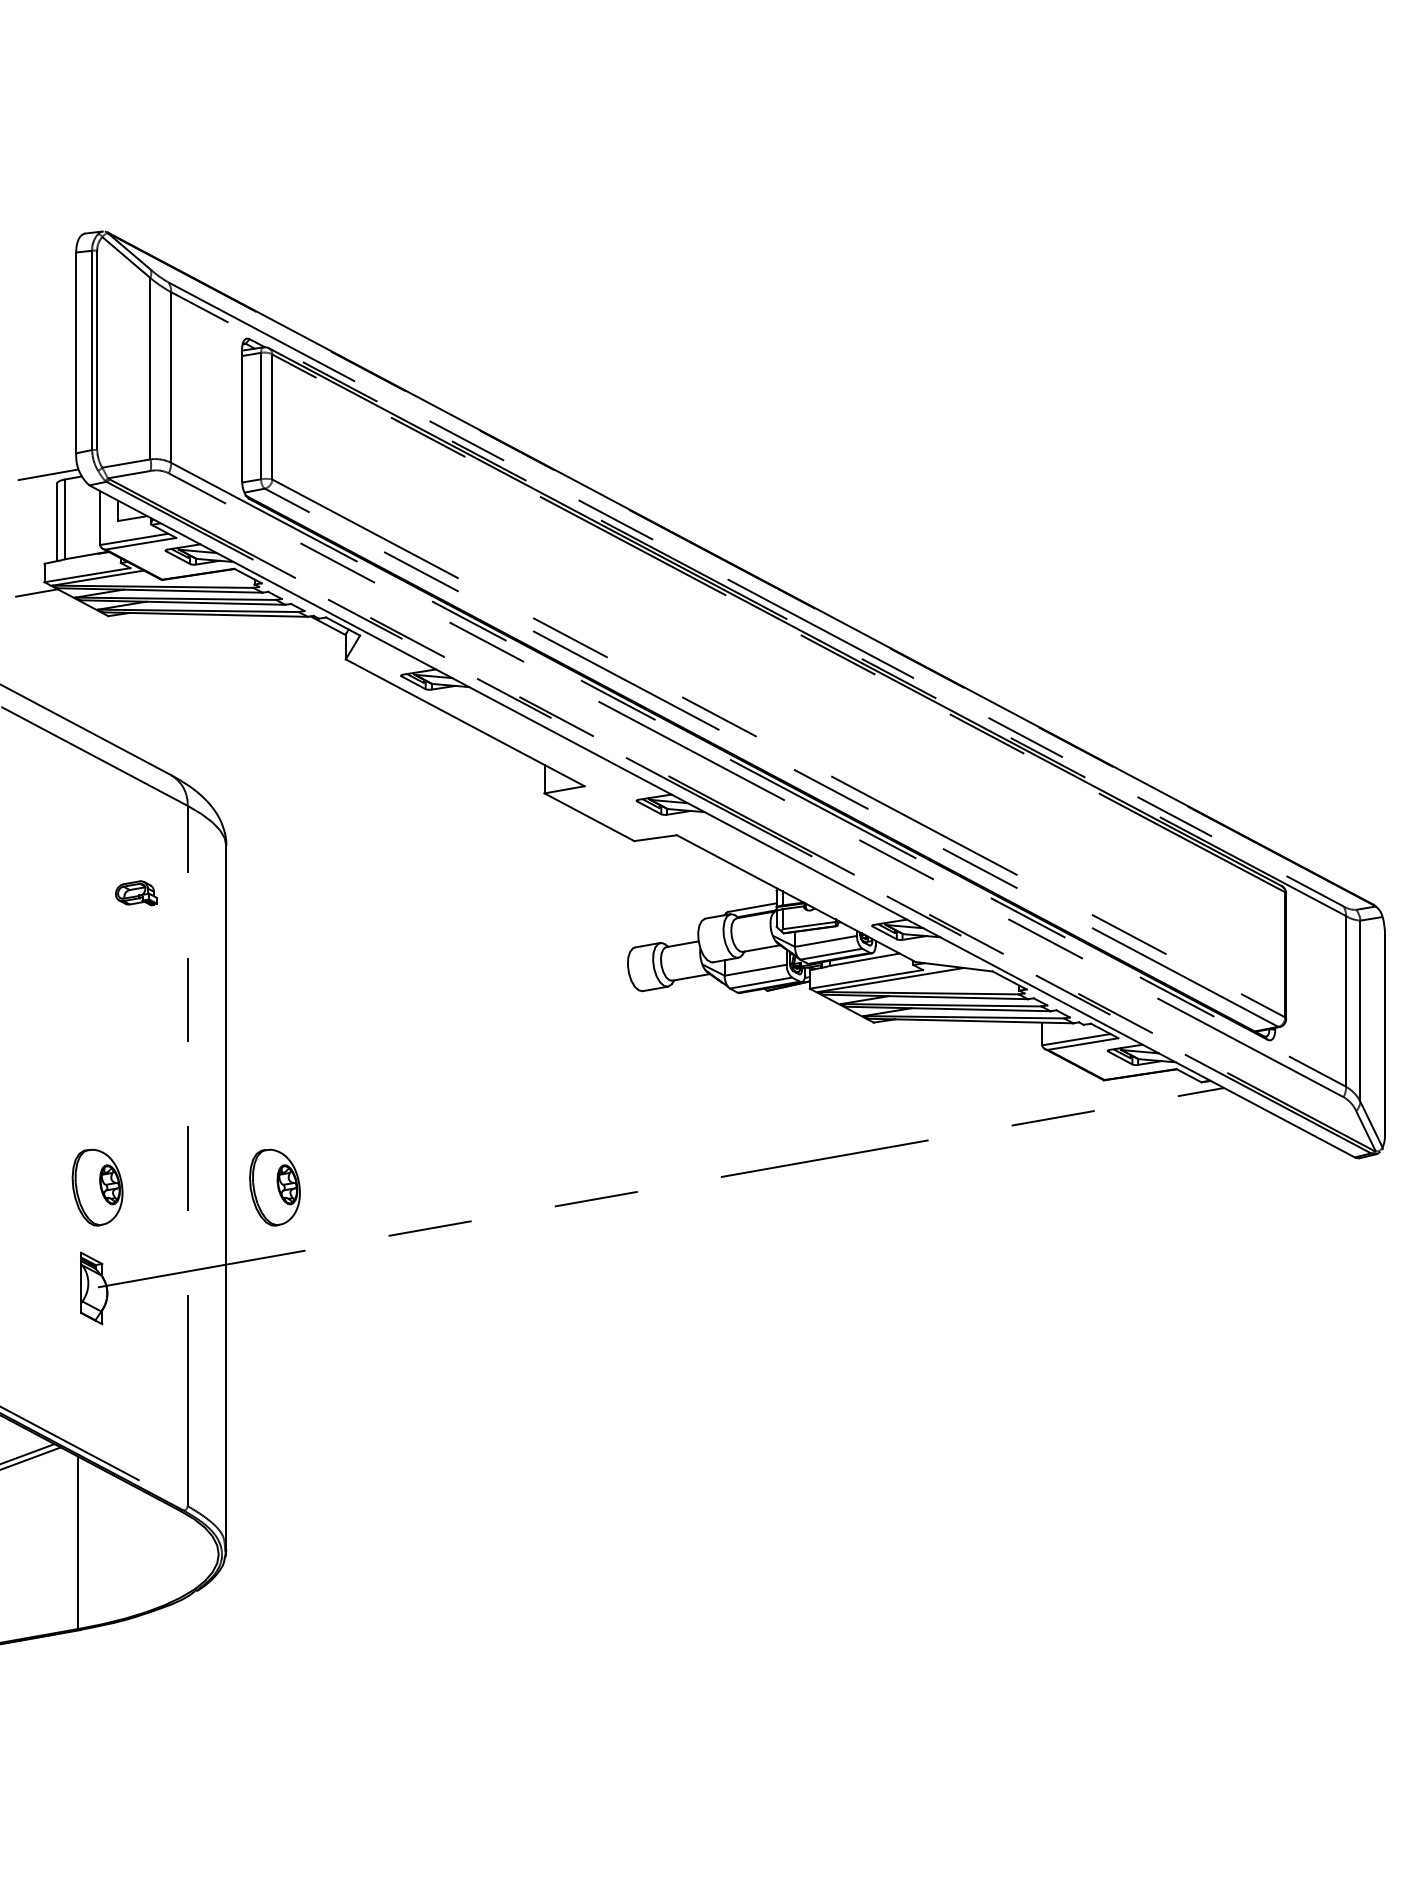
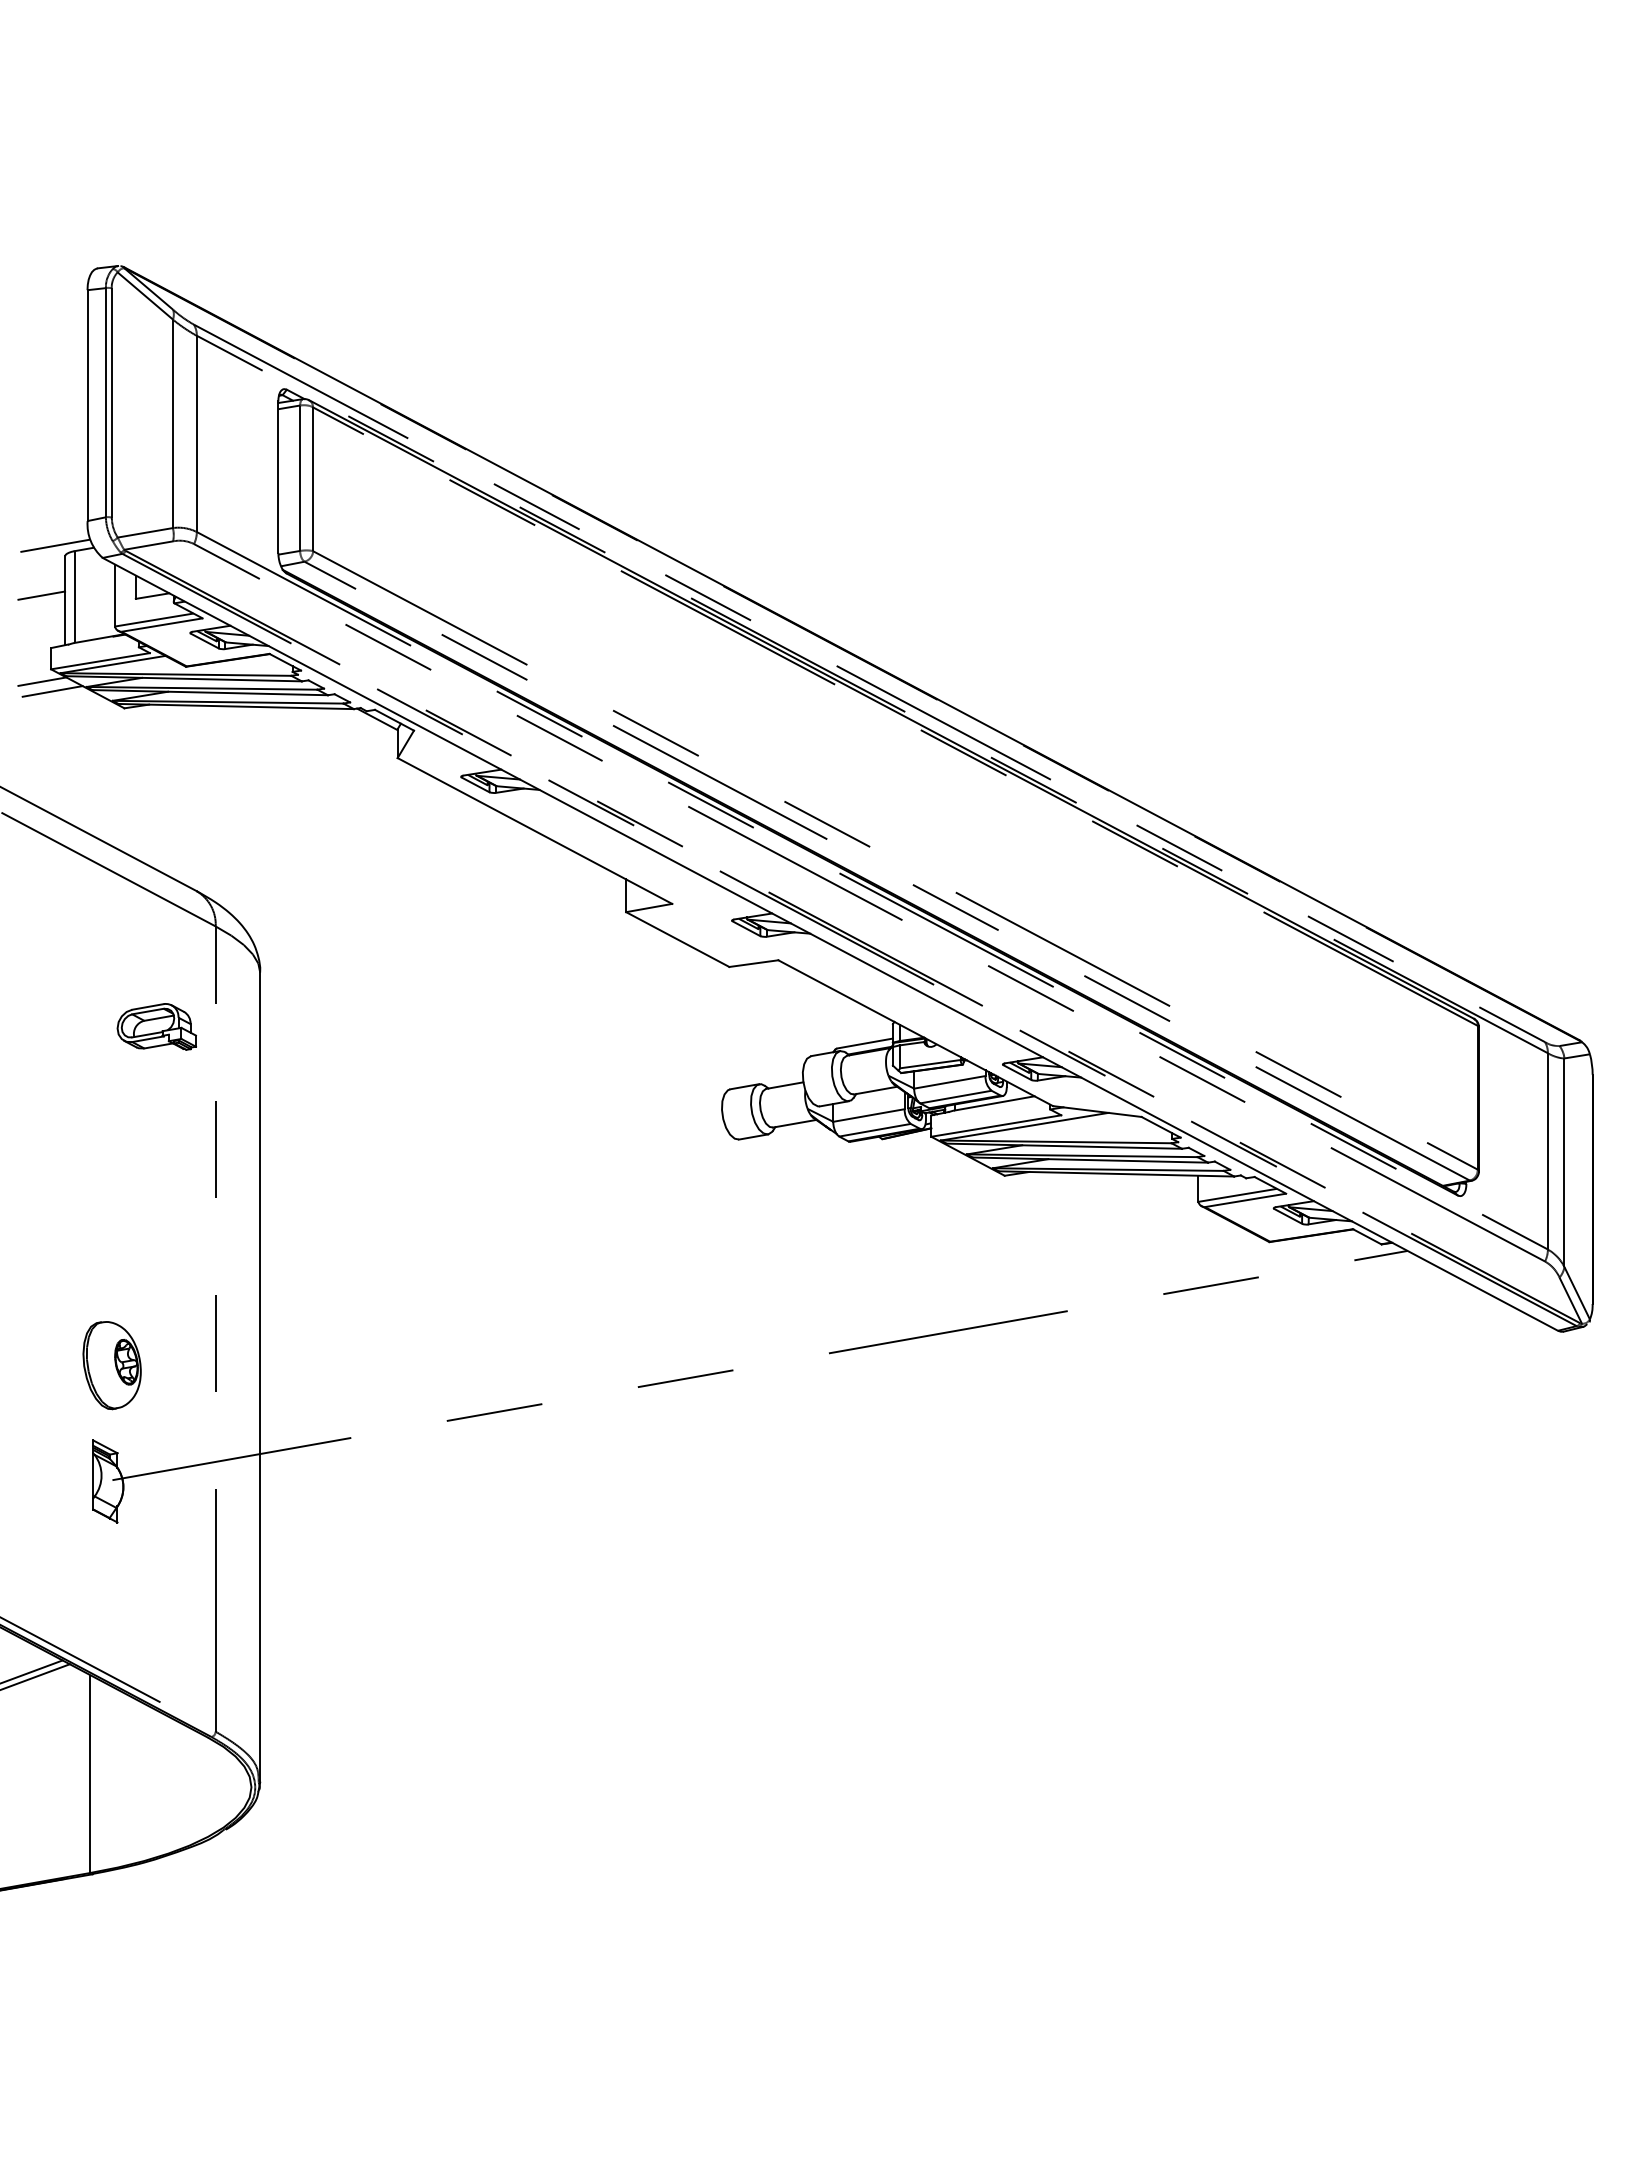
line: (36, 518) -> (41, 595), added
line: (45, 601) -> (52, 691), added
part: (136, 892) -> (156, 1026), size x1.67
part: (274, 1187) -> (315, 1365), removed

